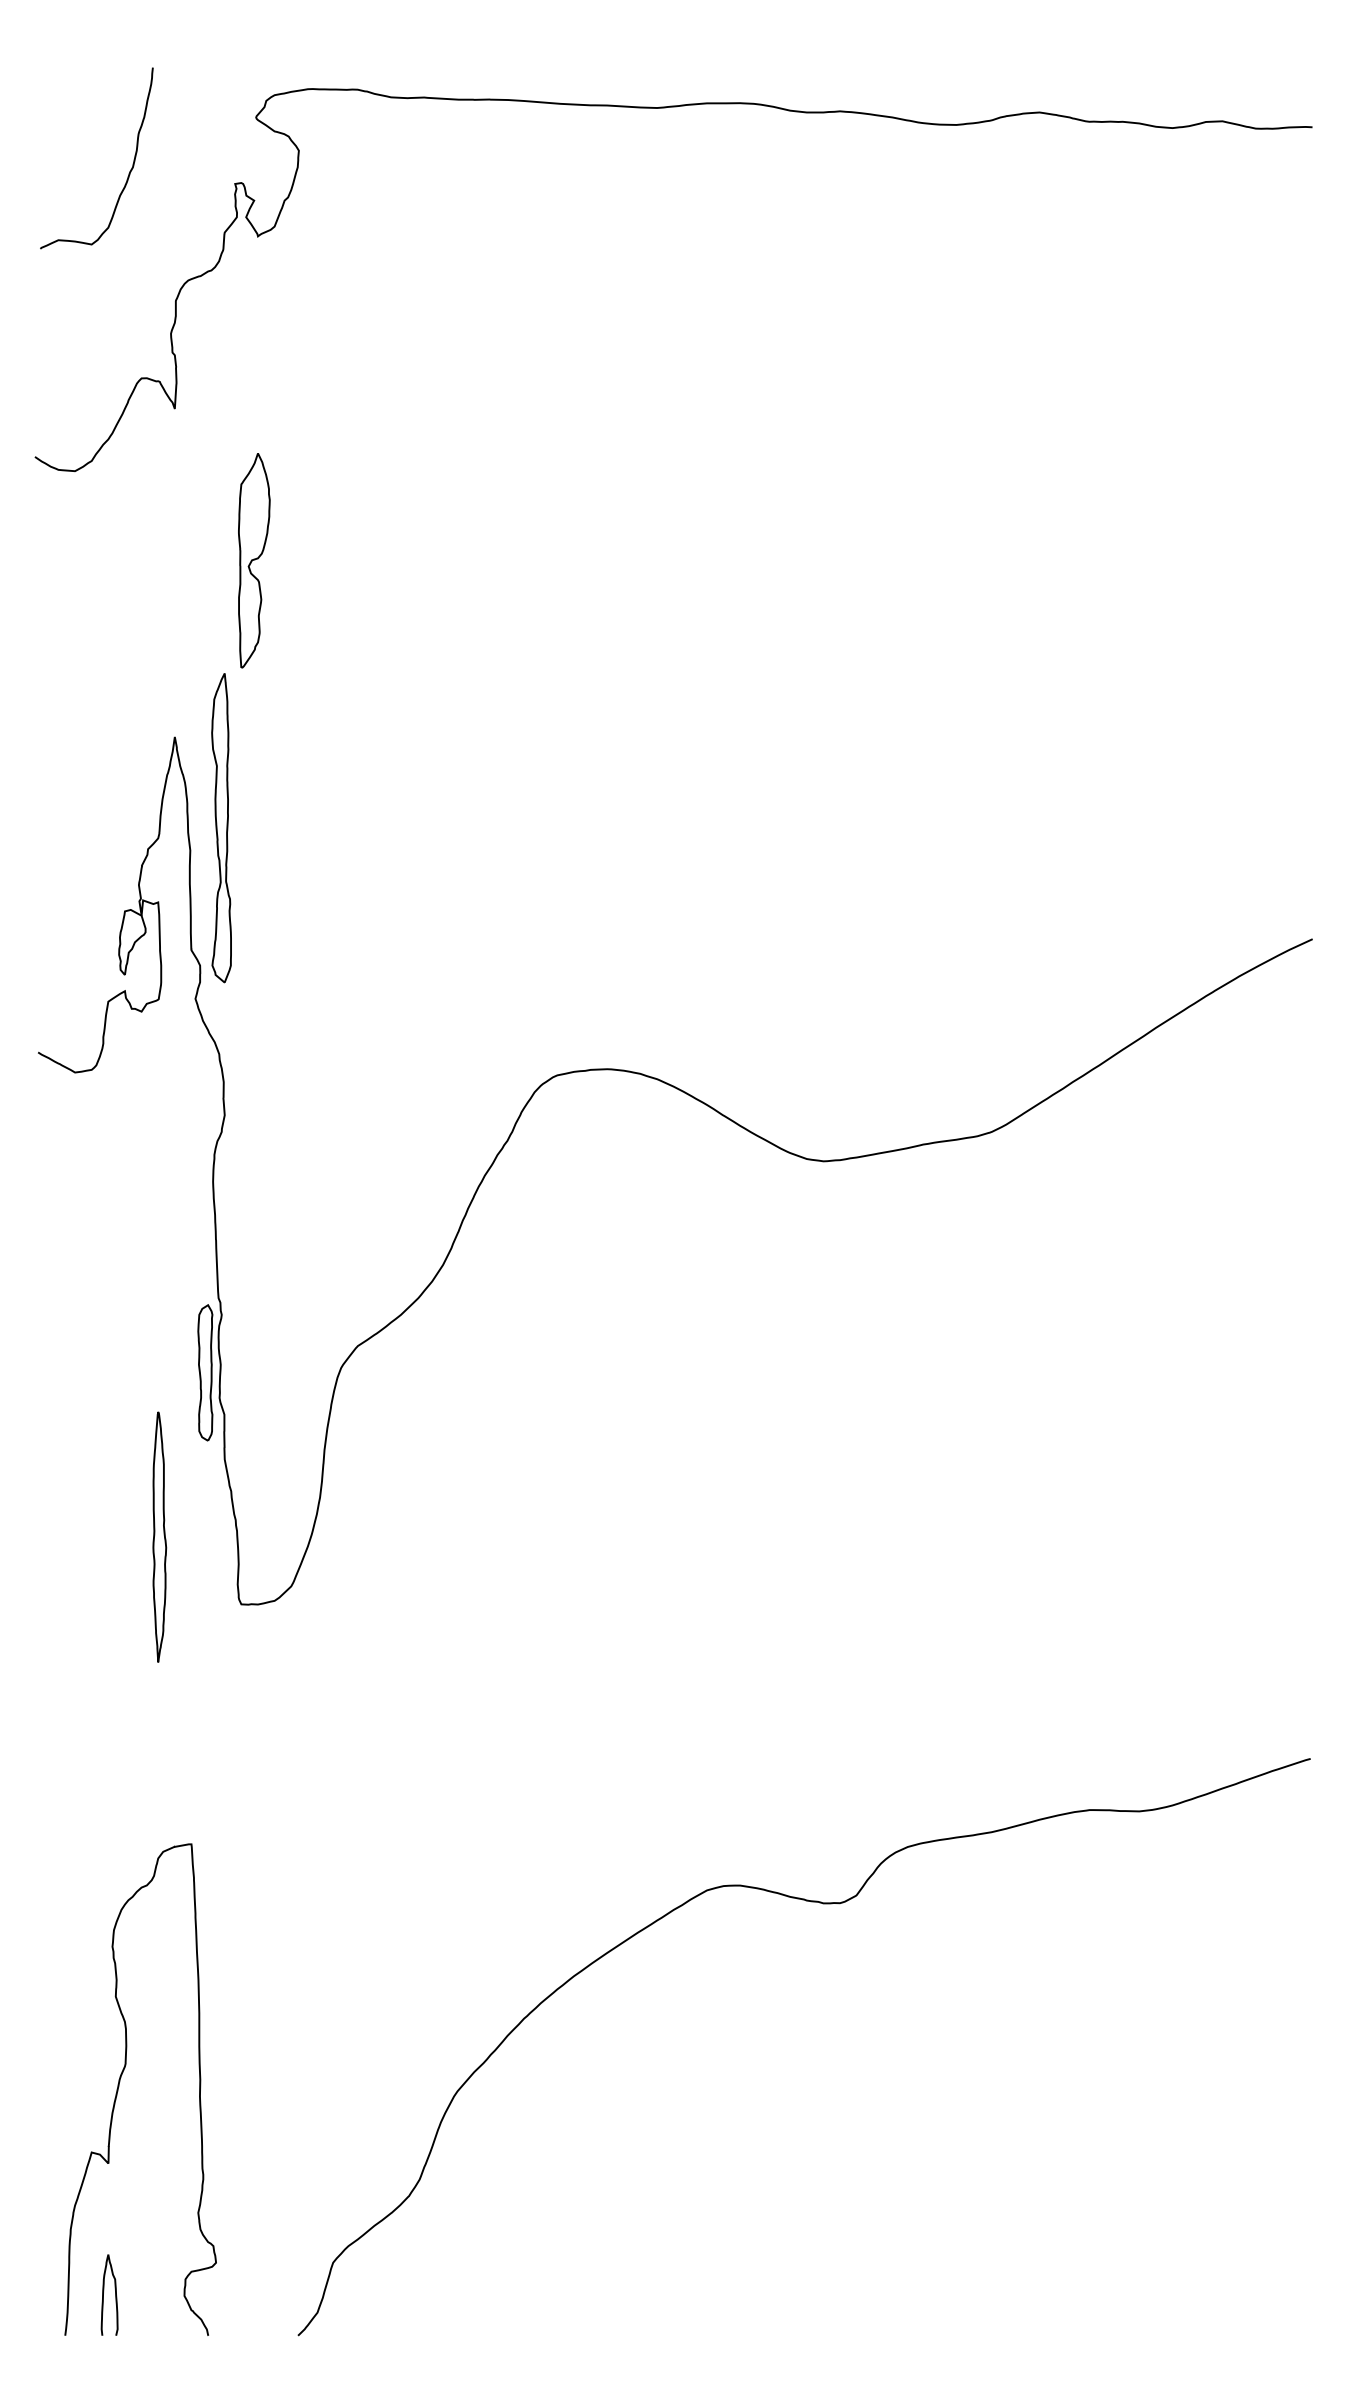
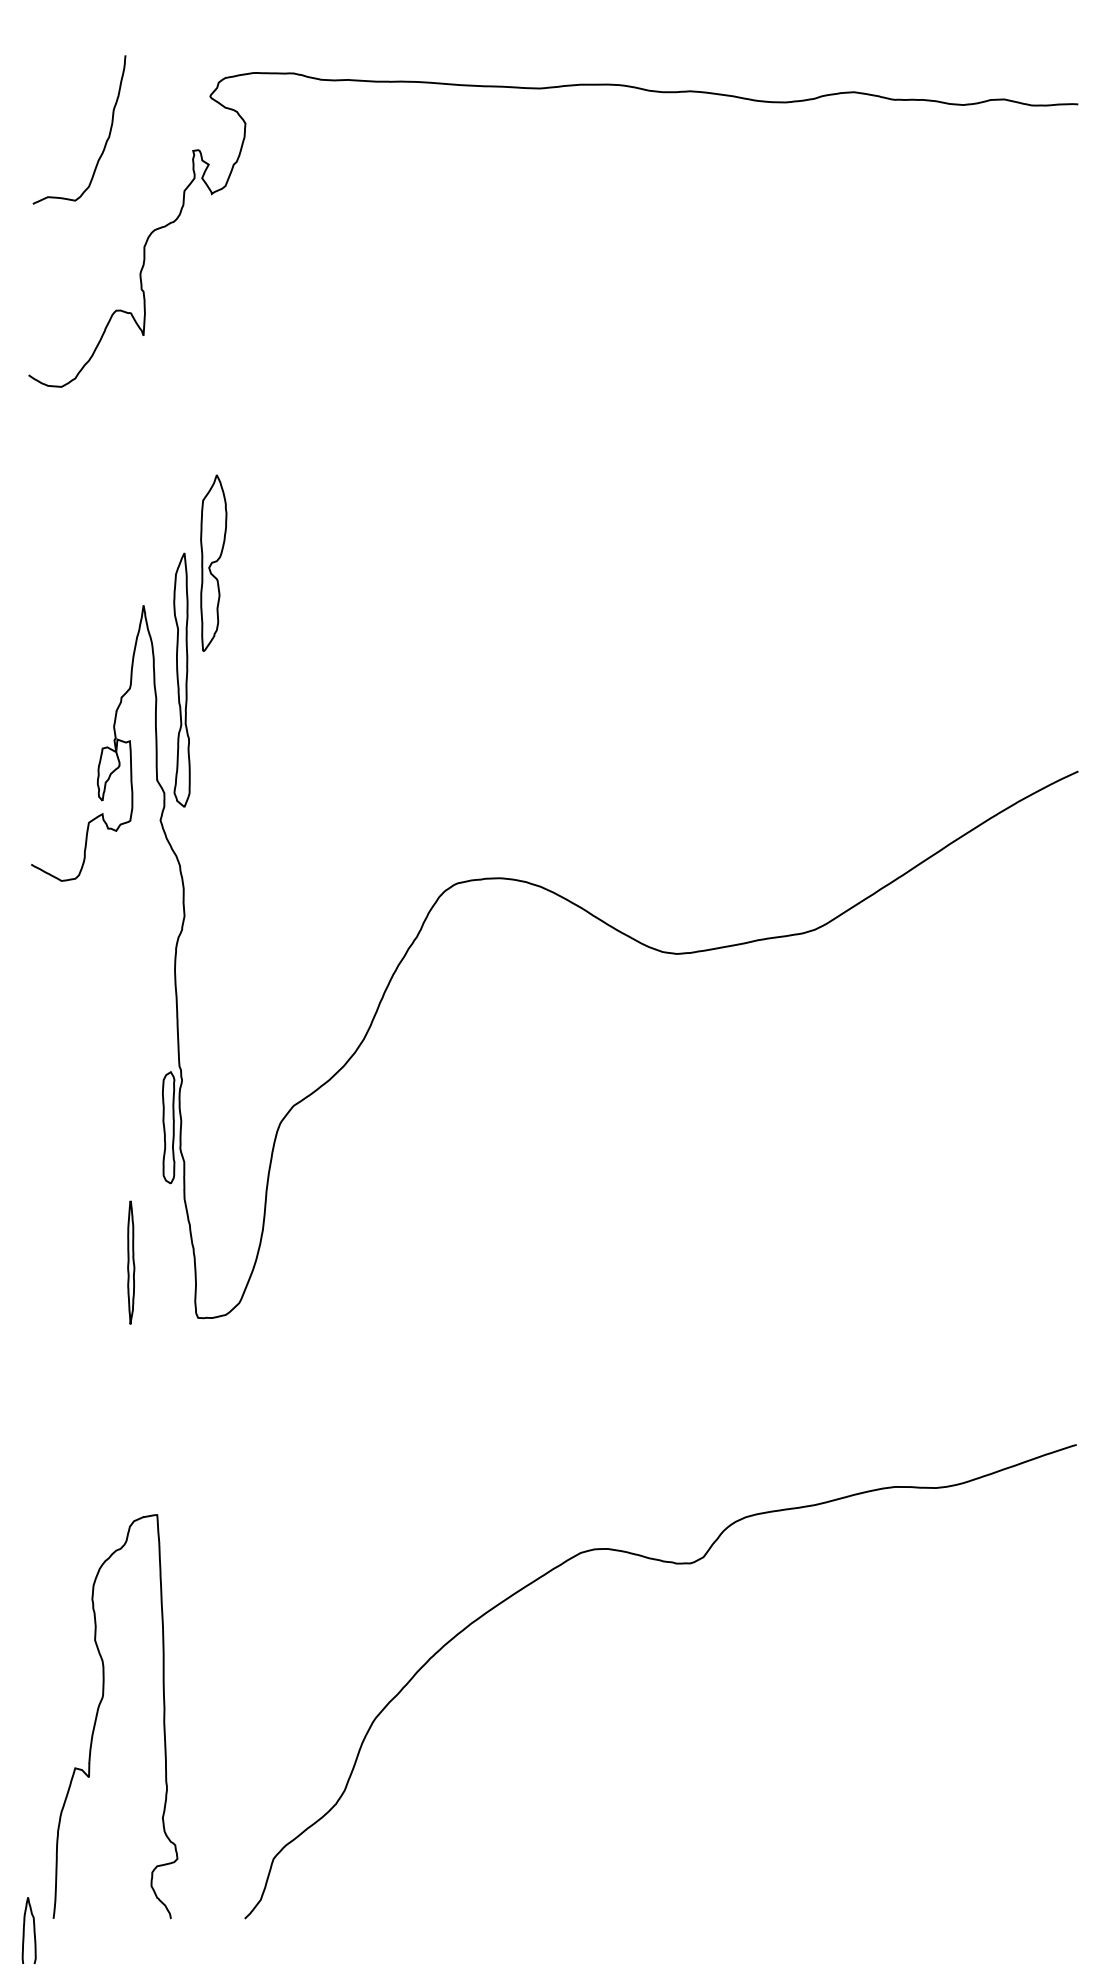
part: (254, 560) -> (213, 563), moved
part: (159, 1536) -> (130, 1262), size x0.6
curve: (104, 2291) -> (24, 1927), moved

